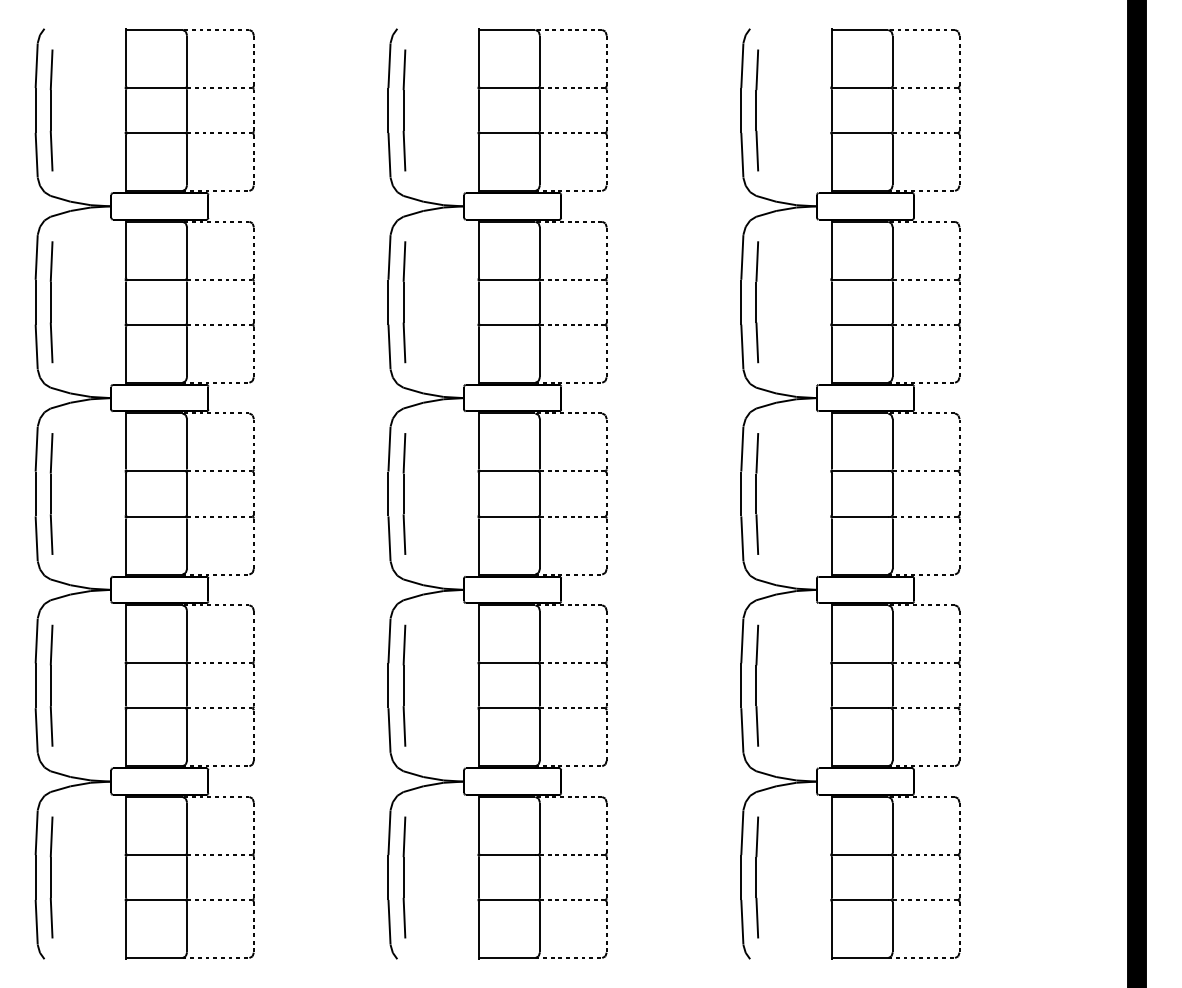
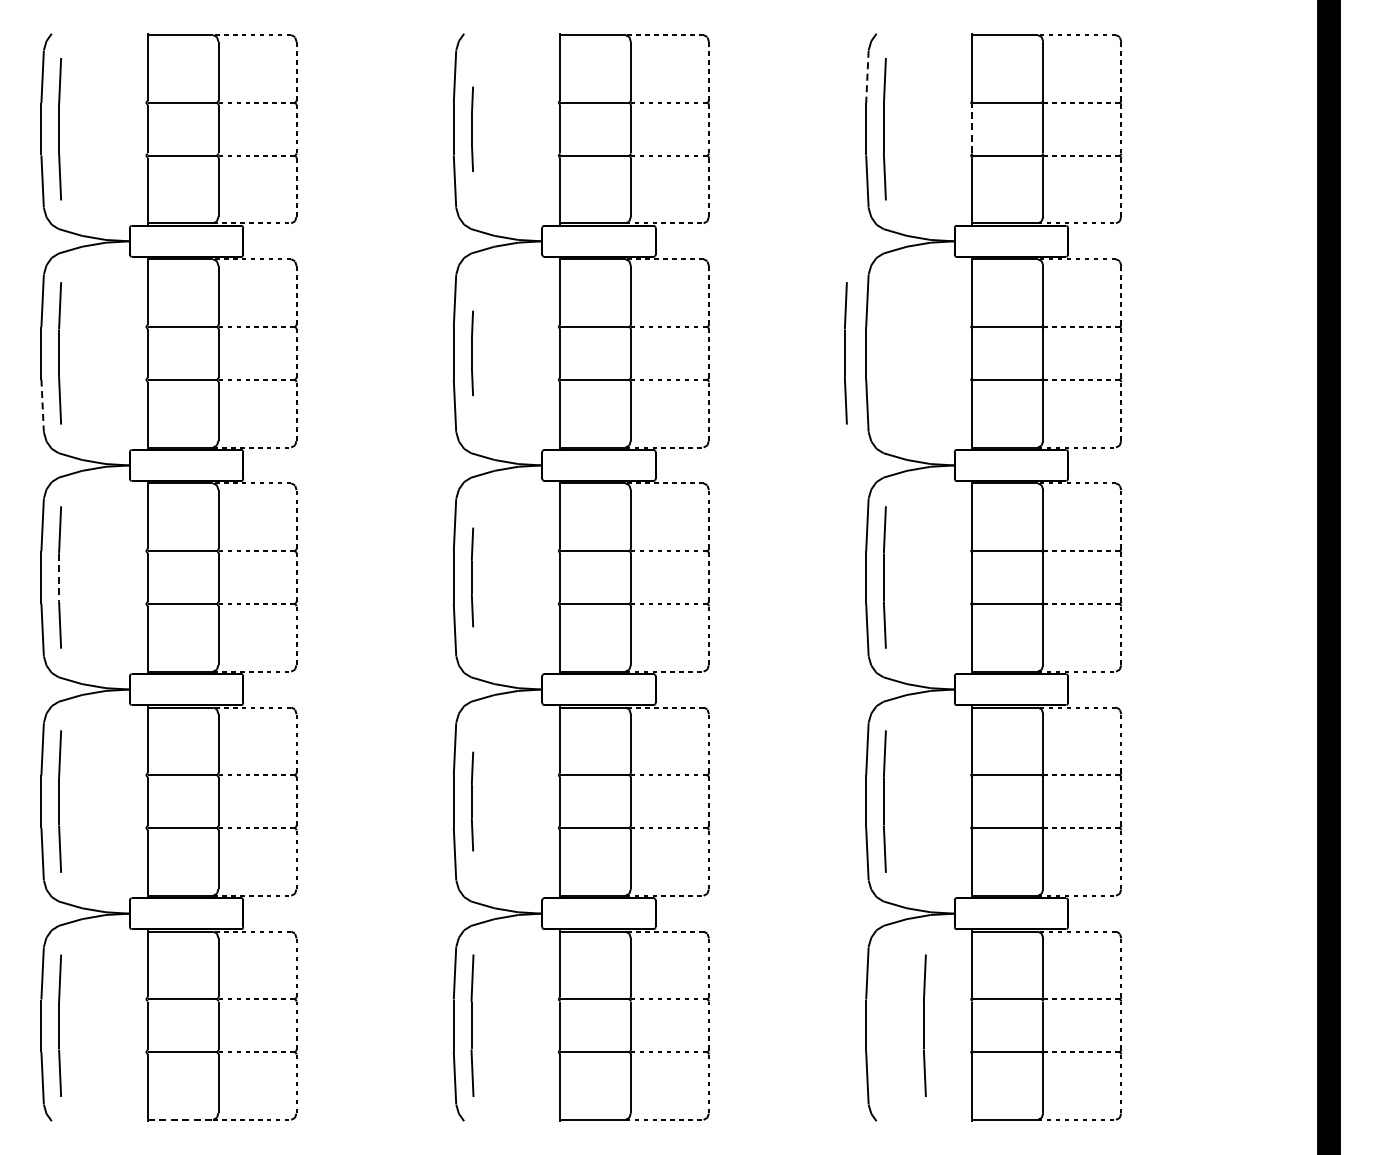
line: (742, 66) -> (867, 77), solid -> dashed
line: (832, 109) -> (972, 128), solid -> dashed
part: (404, 110) -> (472, 129), size x0.6
part: (404, 302) -> (472, 353), size x0.6
line: (756, 302) -> (845, 353), moved
line: (36, 347) -> (42, 406), solid -> dashed
line: (51, 494) -> (59, 577), solid -> dashed
part: (404, 494) -> (472, 577), size x0.7
part: (404, 685) -> (472, 801), size x0.7
line: (756, 877) -> (924, 1025), moved
line: (154, 957) -> (180, 1119), solid -> dashed

